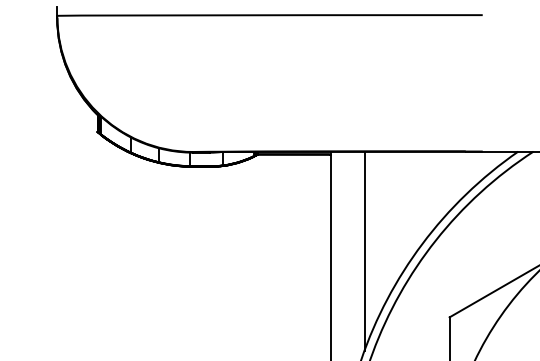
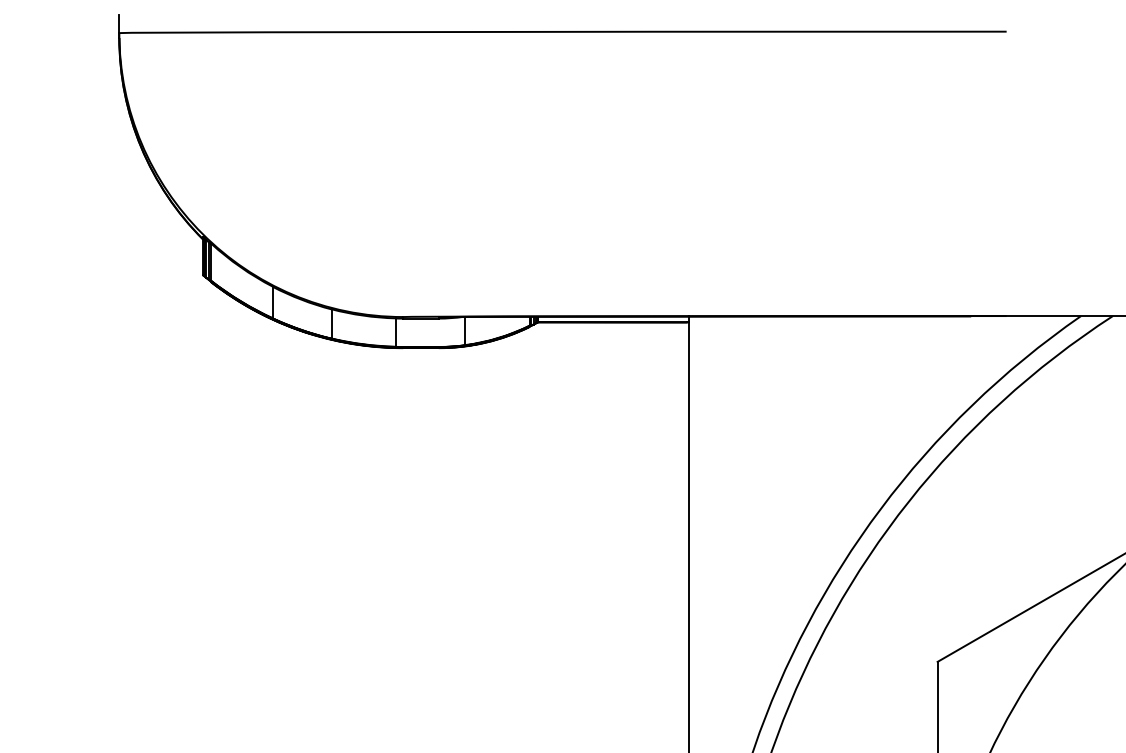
line: (364, 250) -> (760, 522), removed

